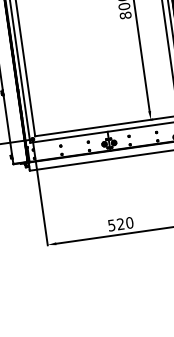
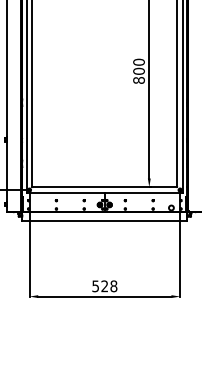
text: (129, 222) -> (113, 285), 520 -> 528

